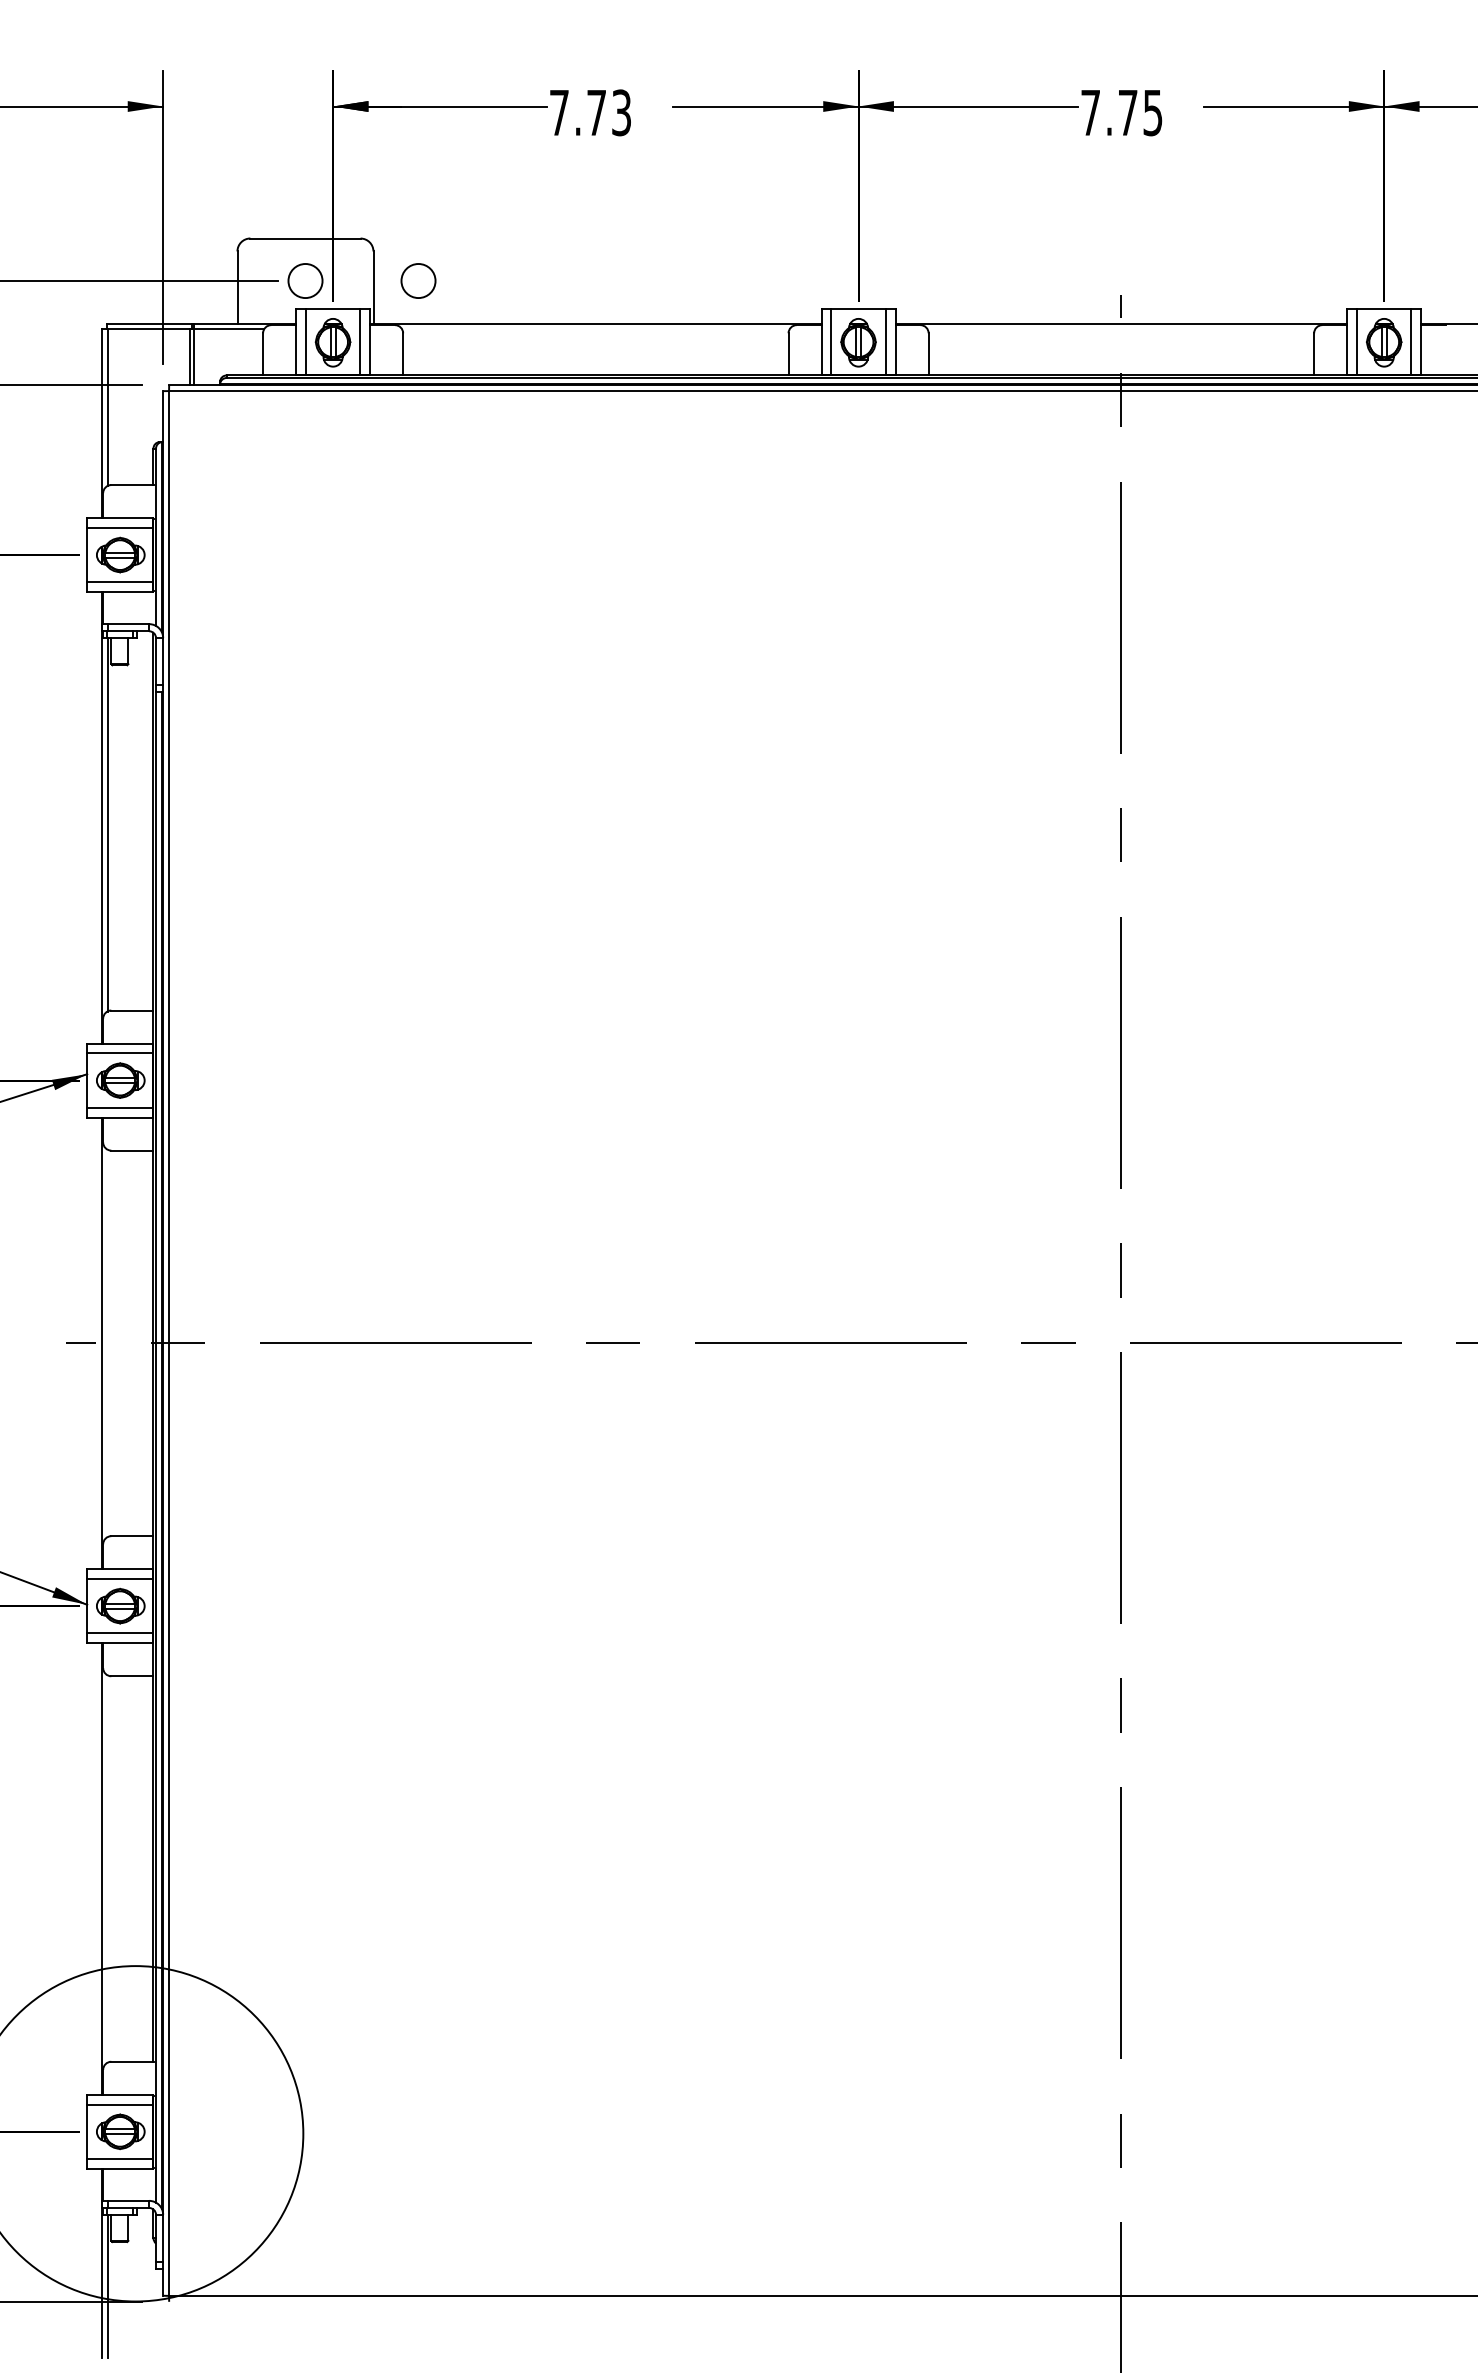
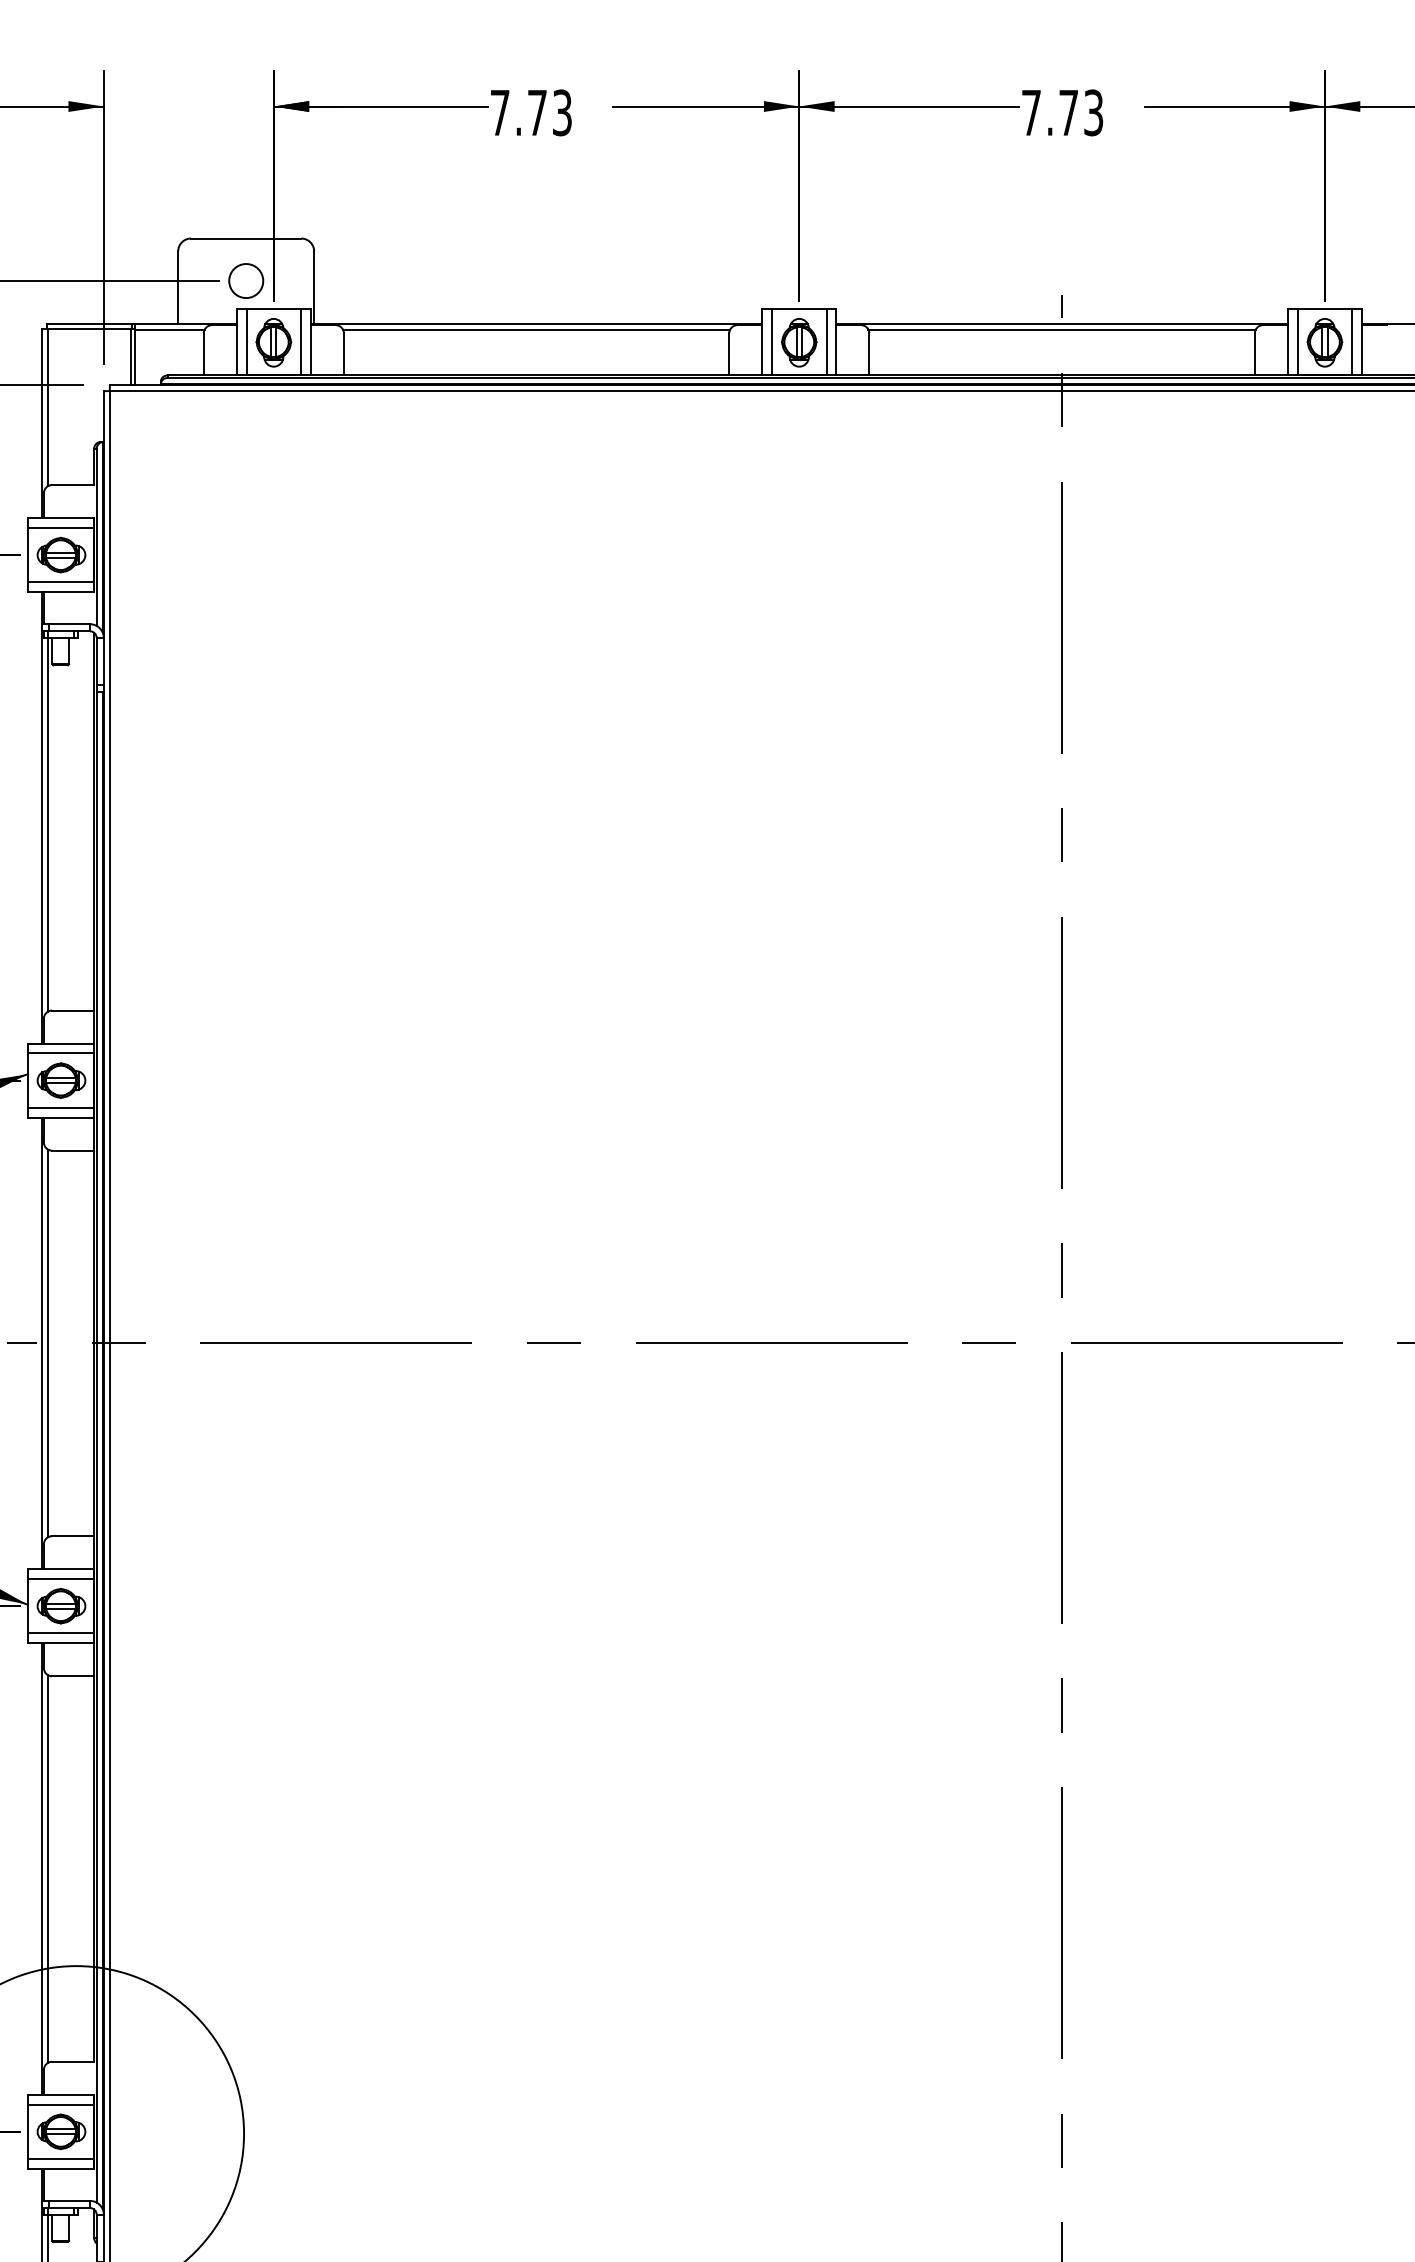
text: (1153, 112) -> (1094, 112), 7.75 -> 7.73
circle: (418, 280) -> (359, 280), removed
line: (595, 329) -> (536, 329), added
line: (1121, 329) -> (1062, 329), added
line: (107, 1343) -> (48, 1343), added
line: (107, 1868) -> (48, 1868), added

